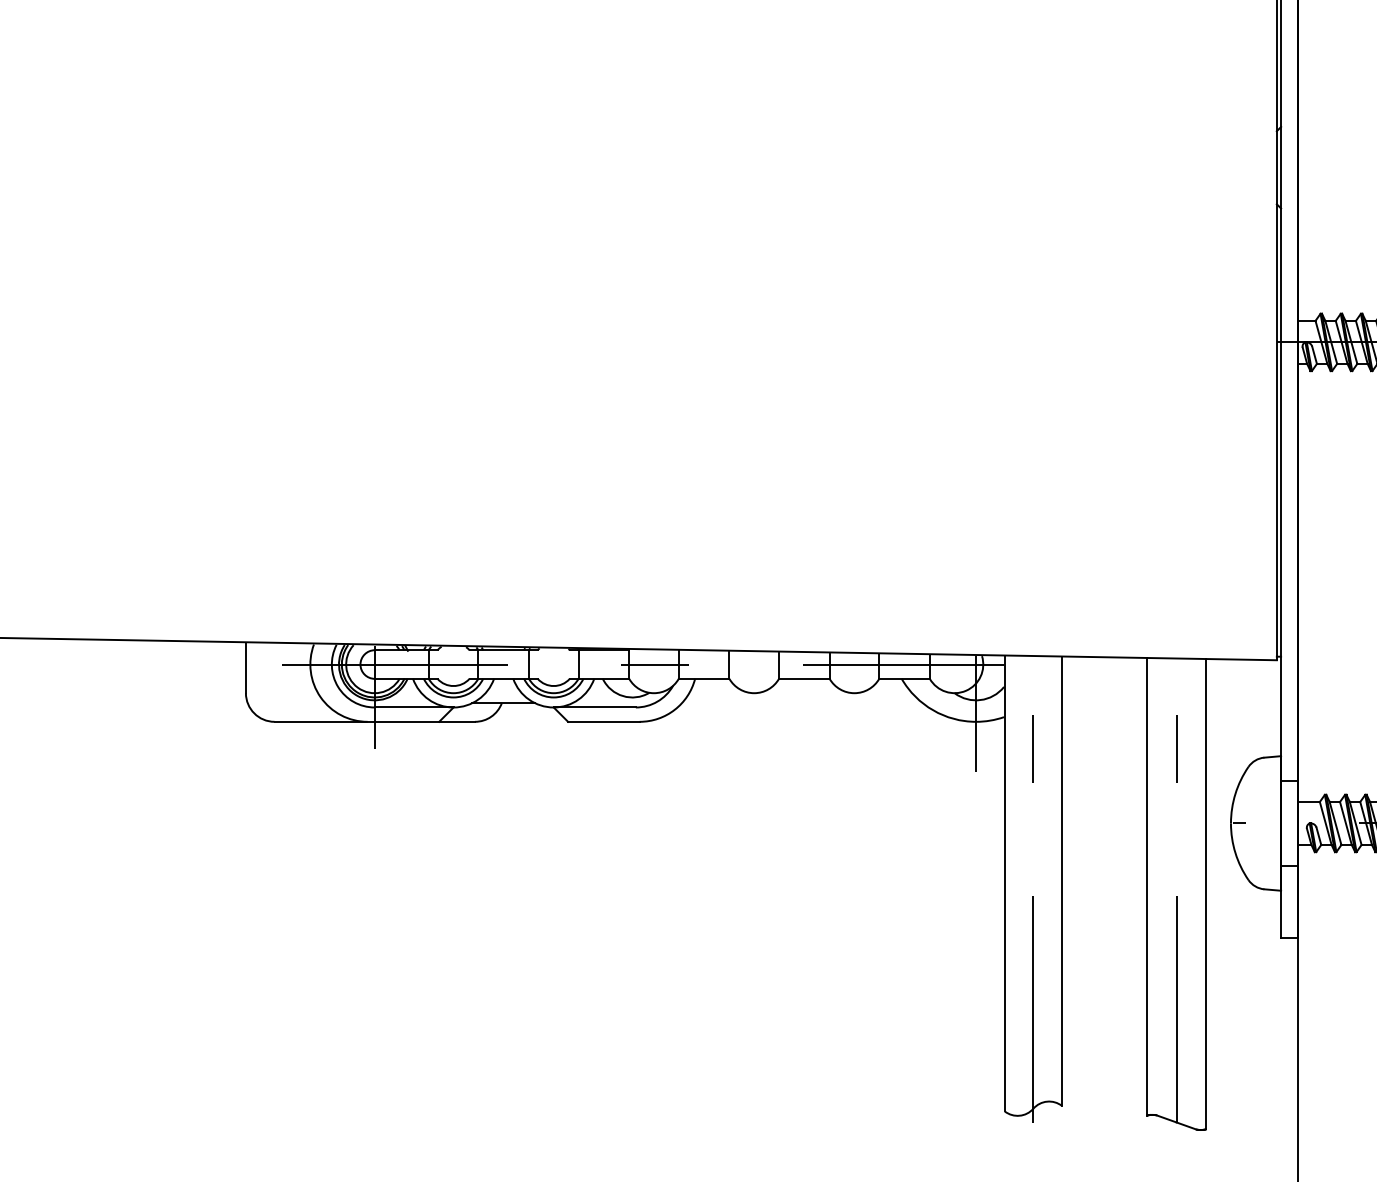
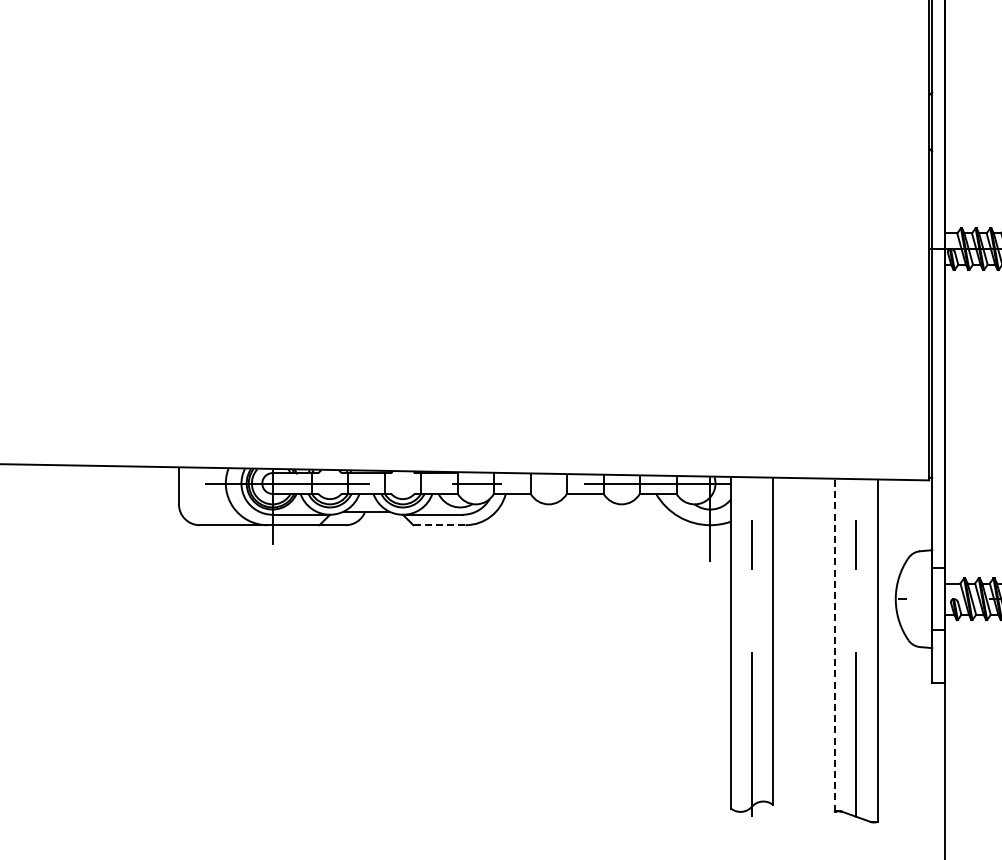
line: (602, 722) -> (438, 525), solid -> dashed
line: (1146, 885) -> (834, 644), solid -> dashed

